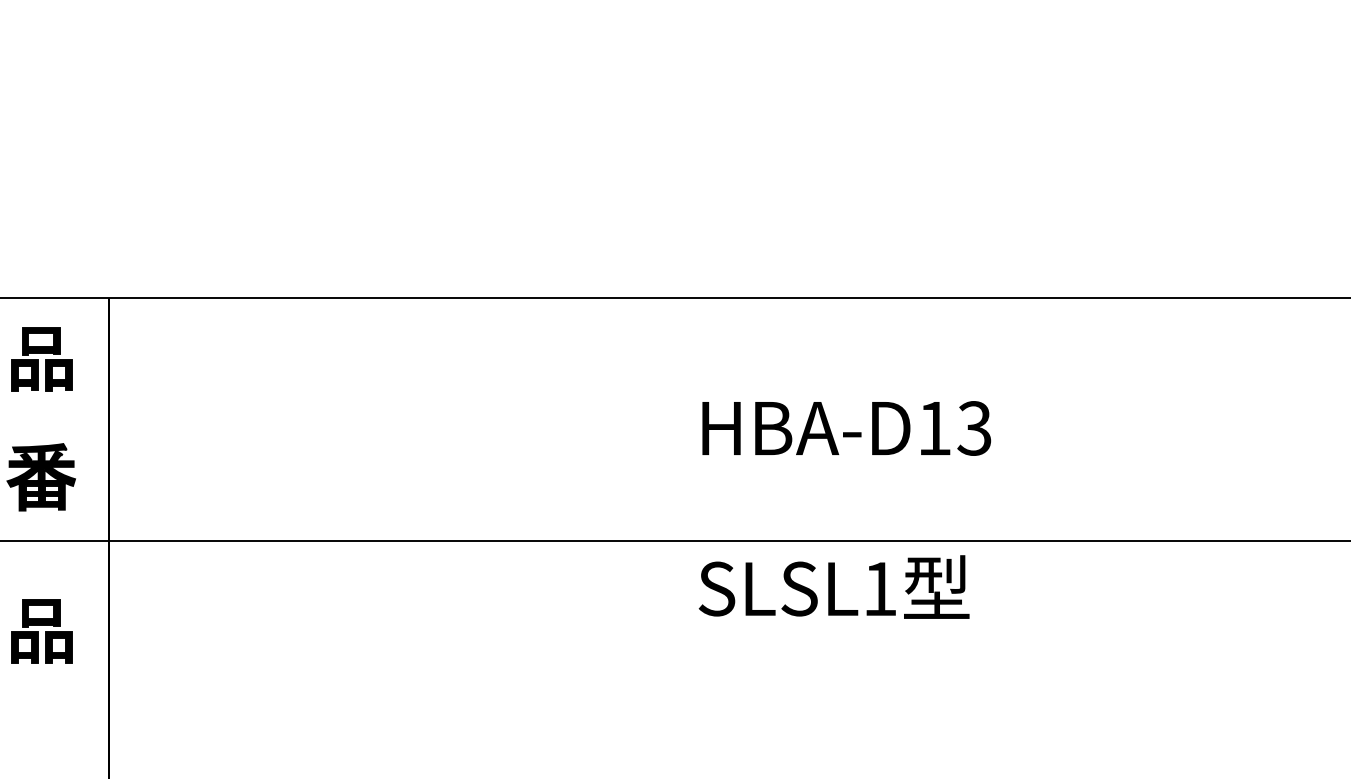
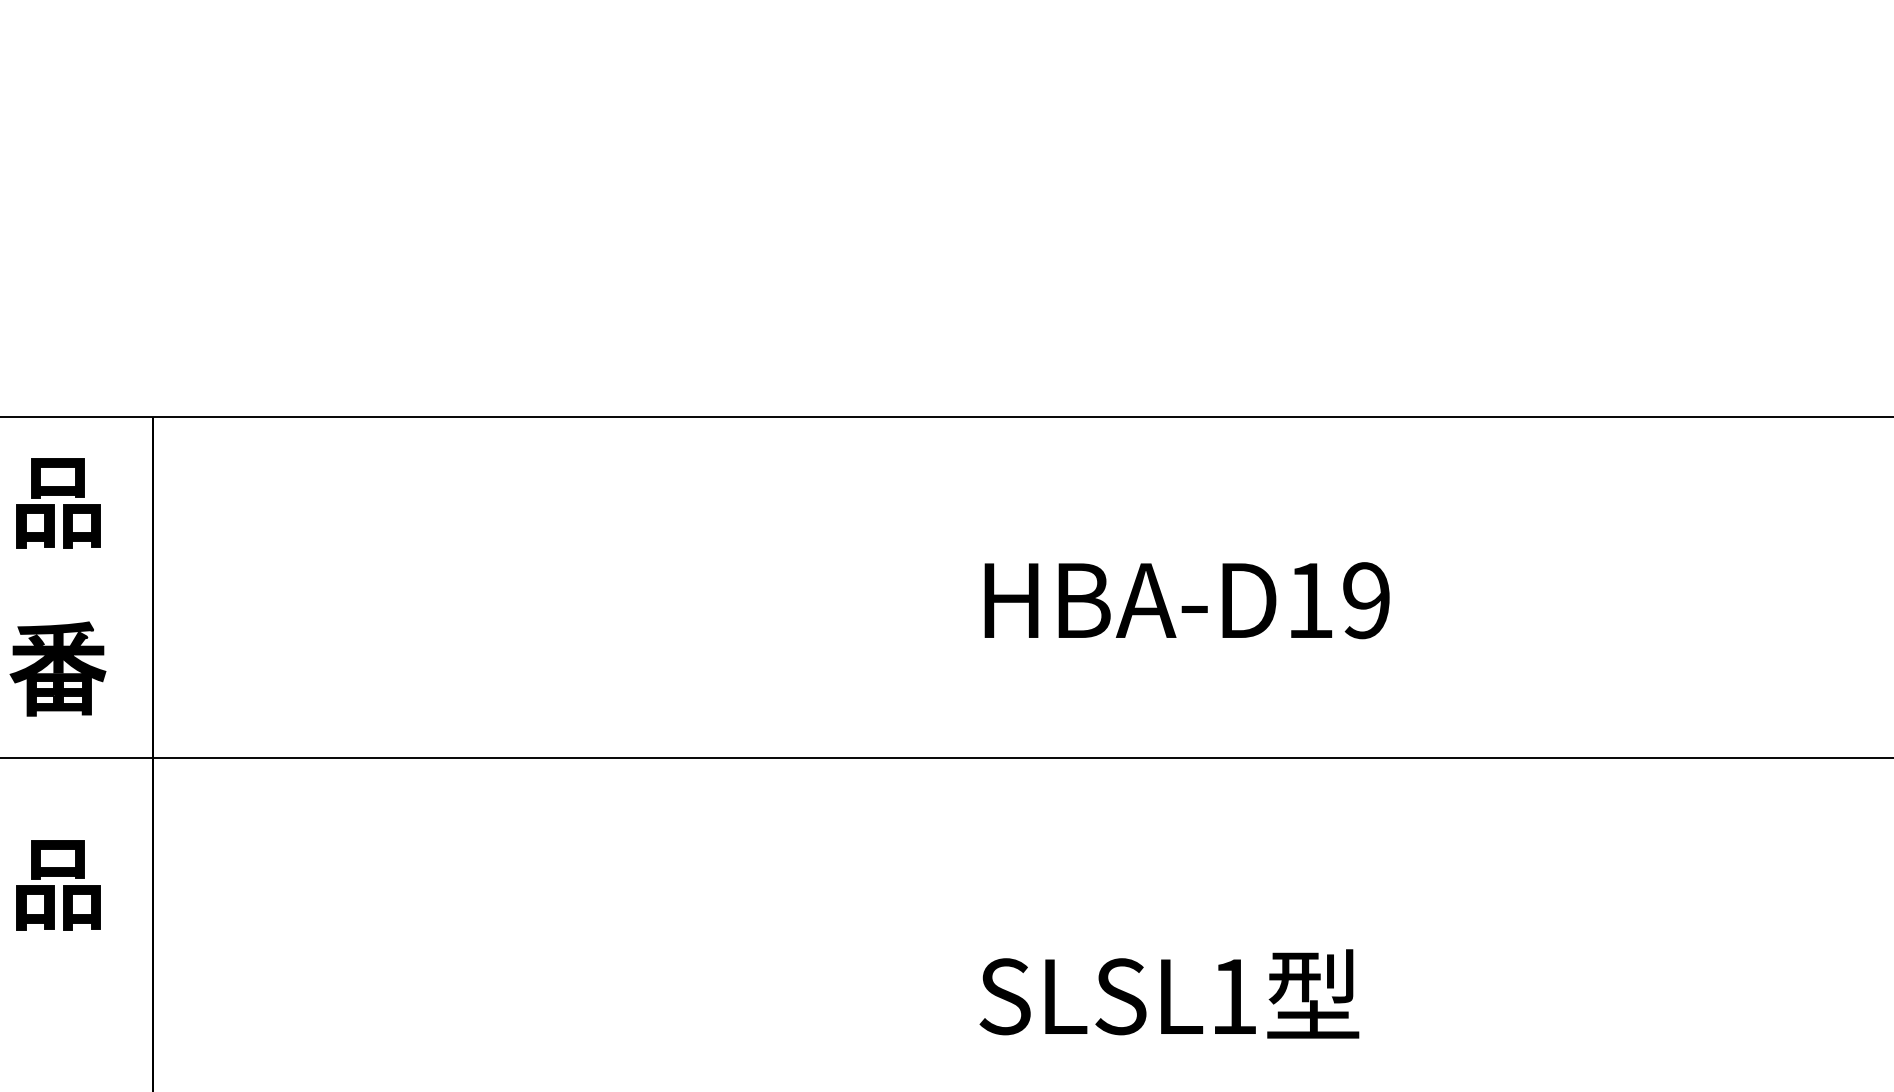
text: (974, 428) -> (1365, 600), HBA-D13 -> HBA-D19
text: (834, 586) -> (1169, 993), moved

